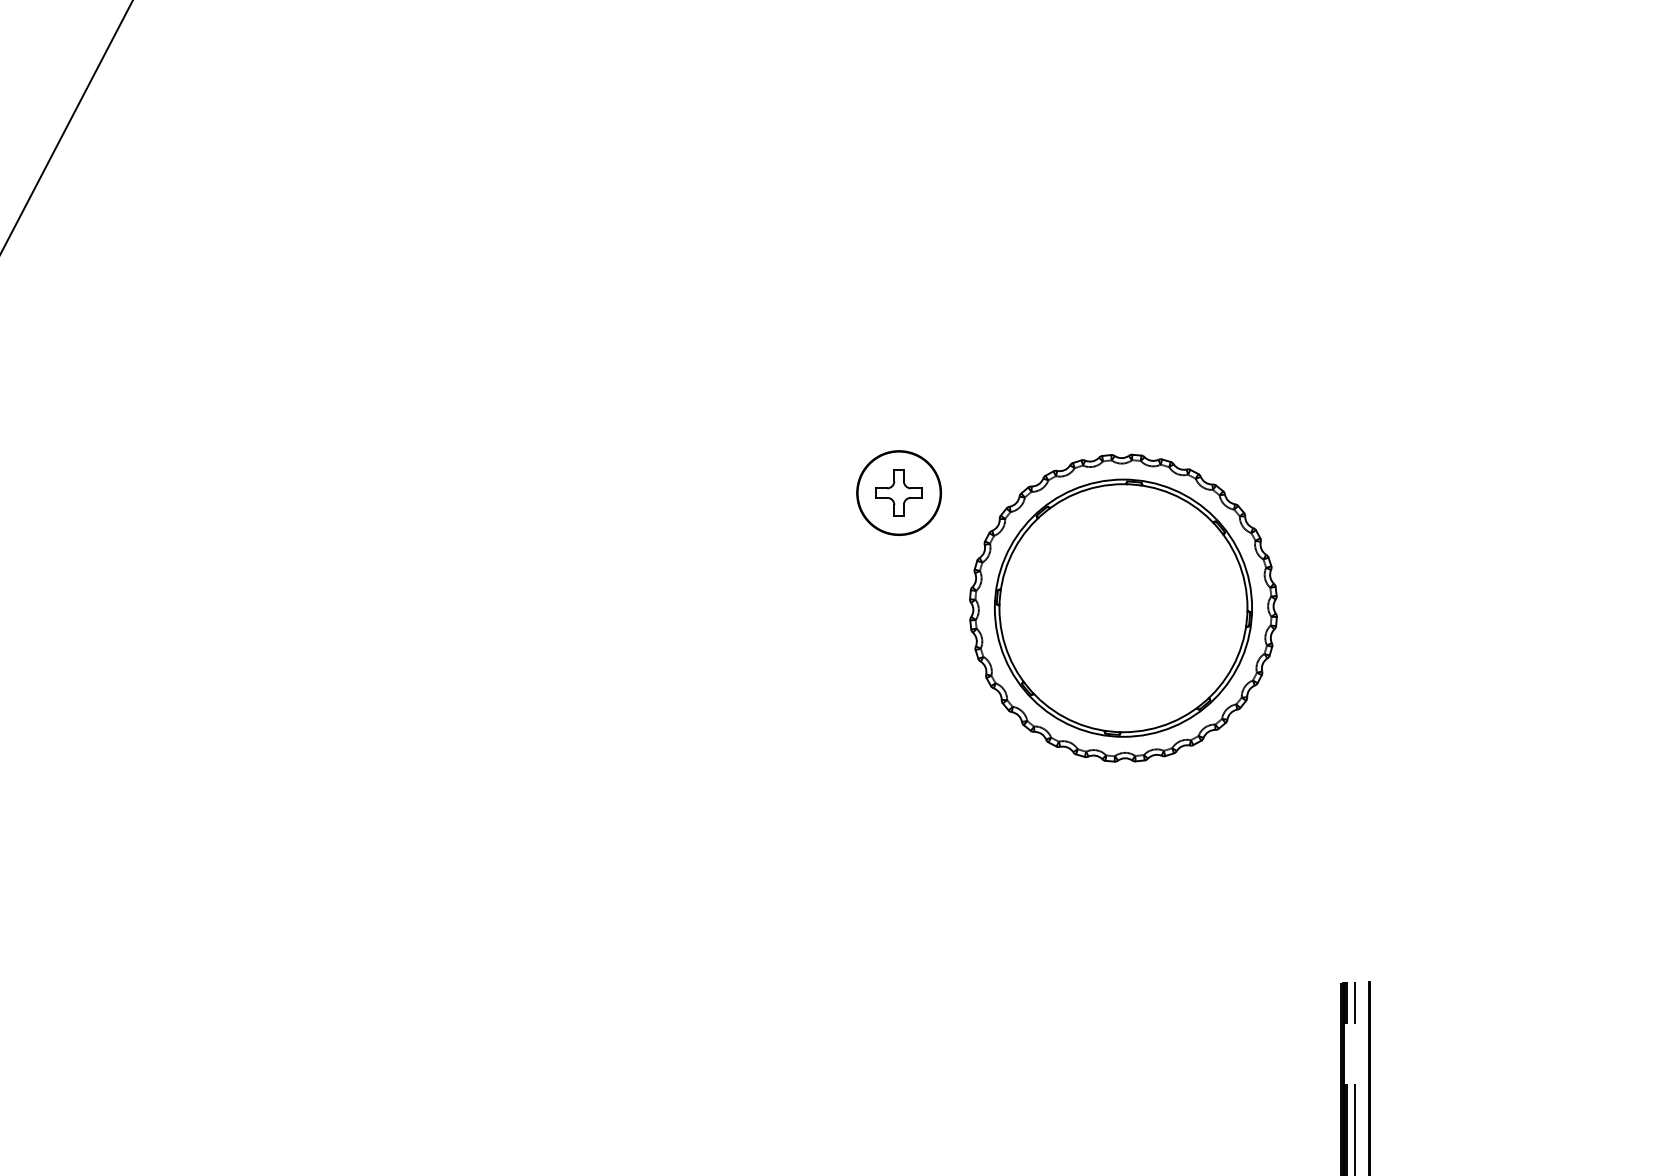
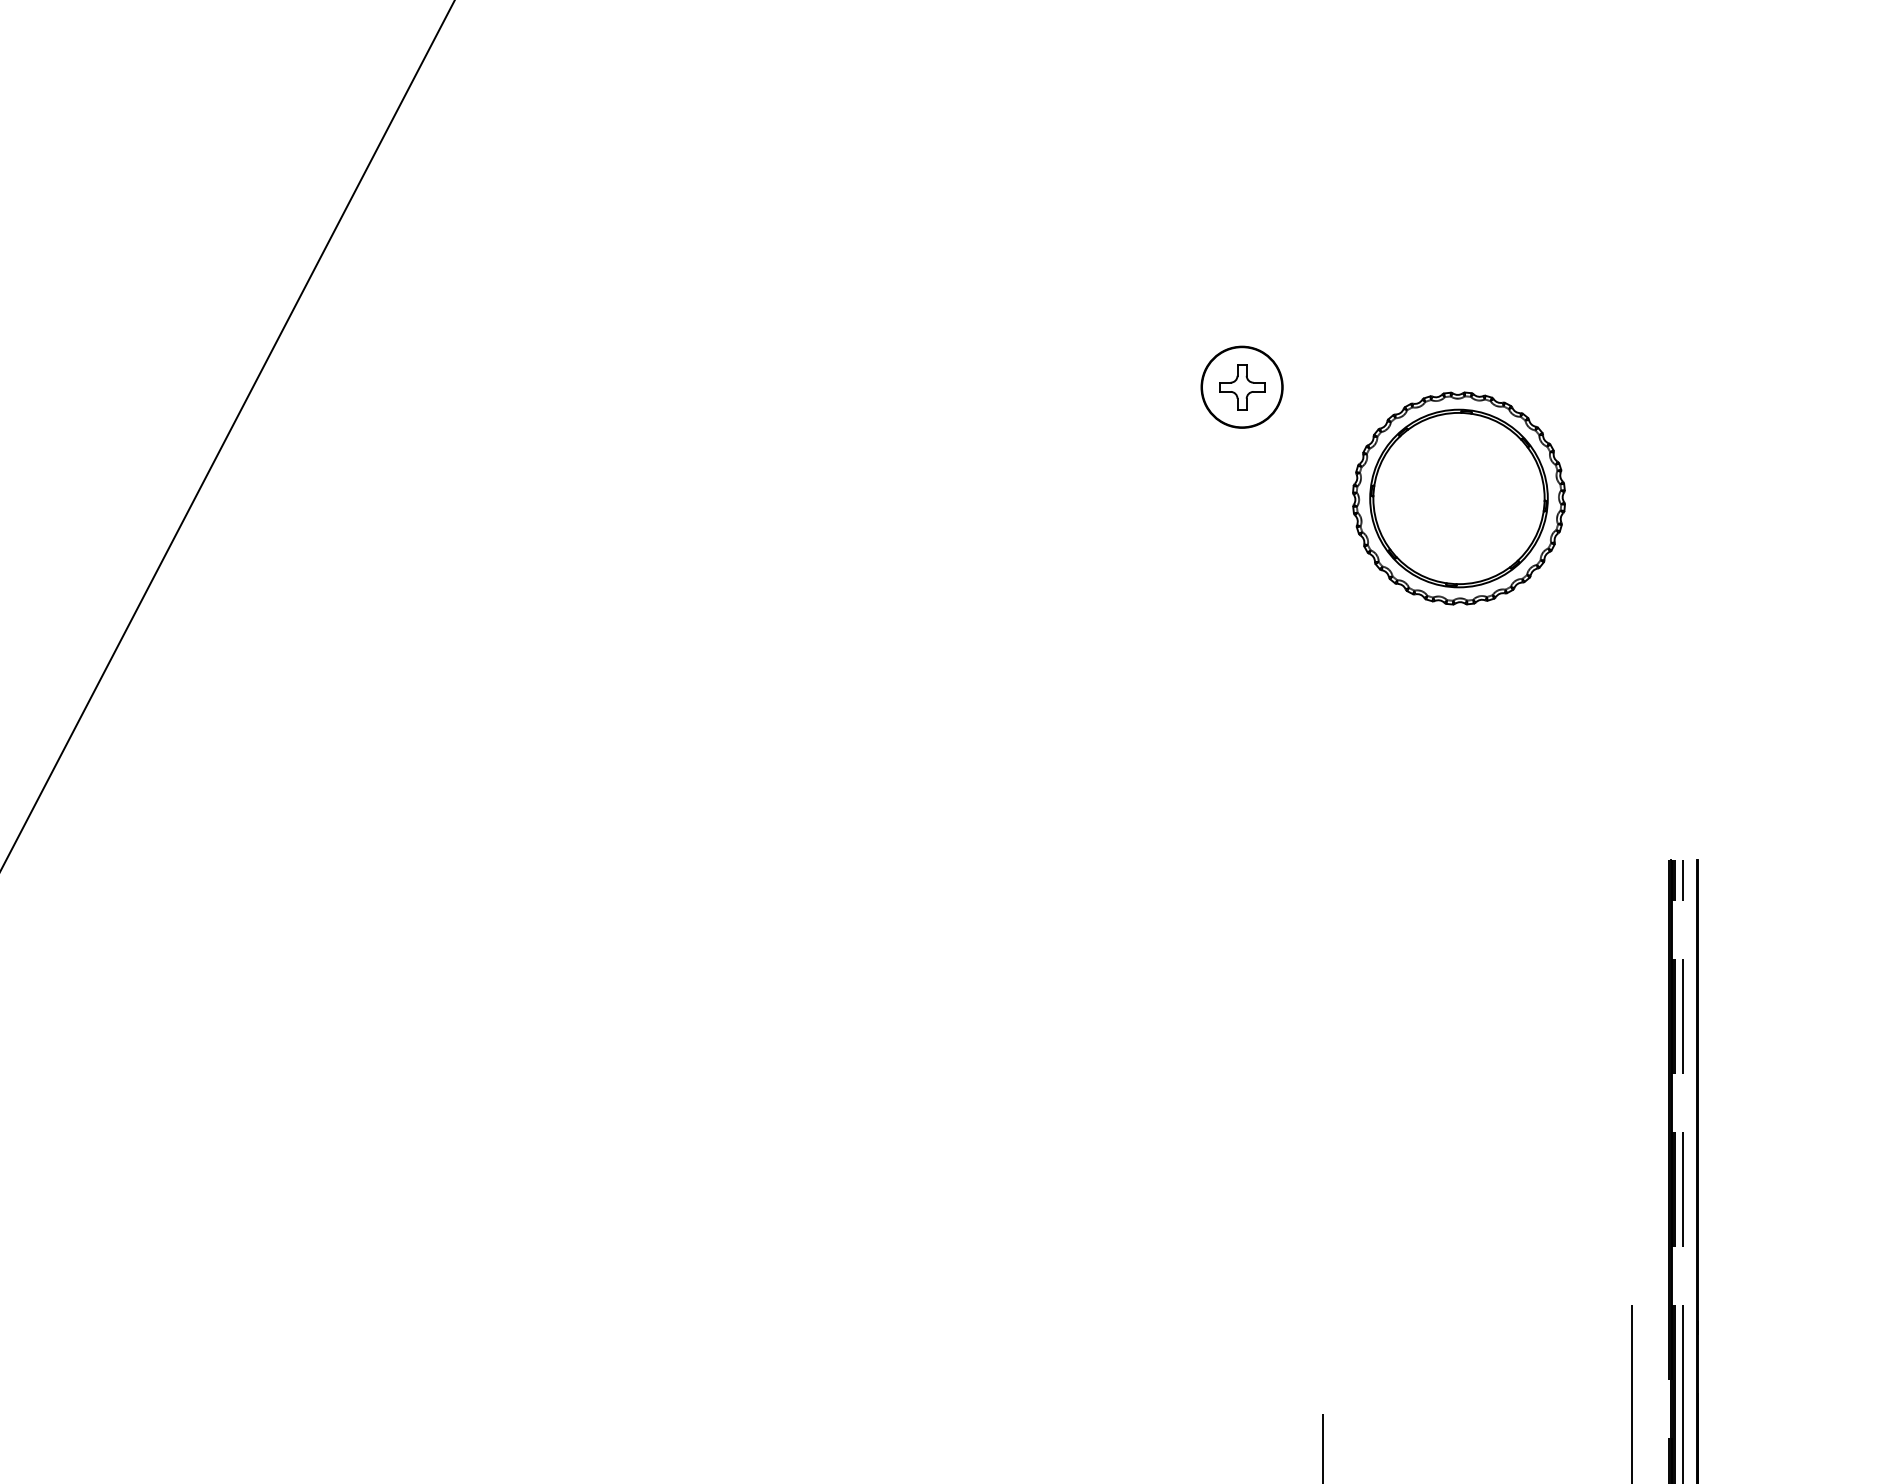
part: (1122, 608) -> (1458, 498), size x0.71

